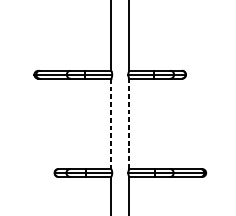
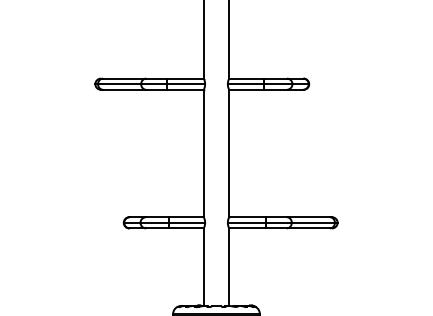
line: (111, 123) -> (203, 153), dashed -> solid
line: (129, 123) -> (229, 153), dashed -> solid

